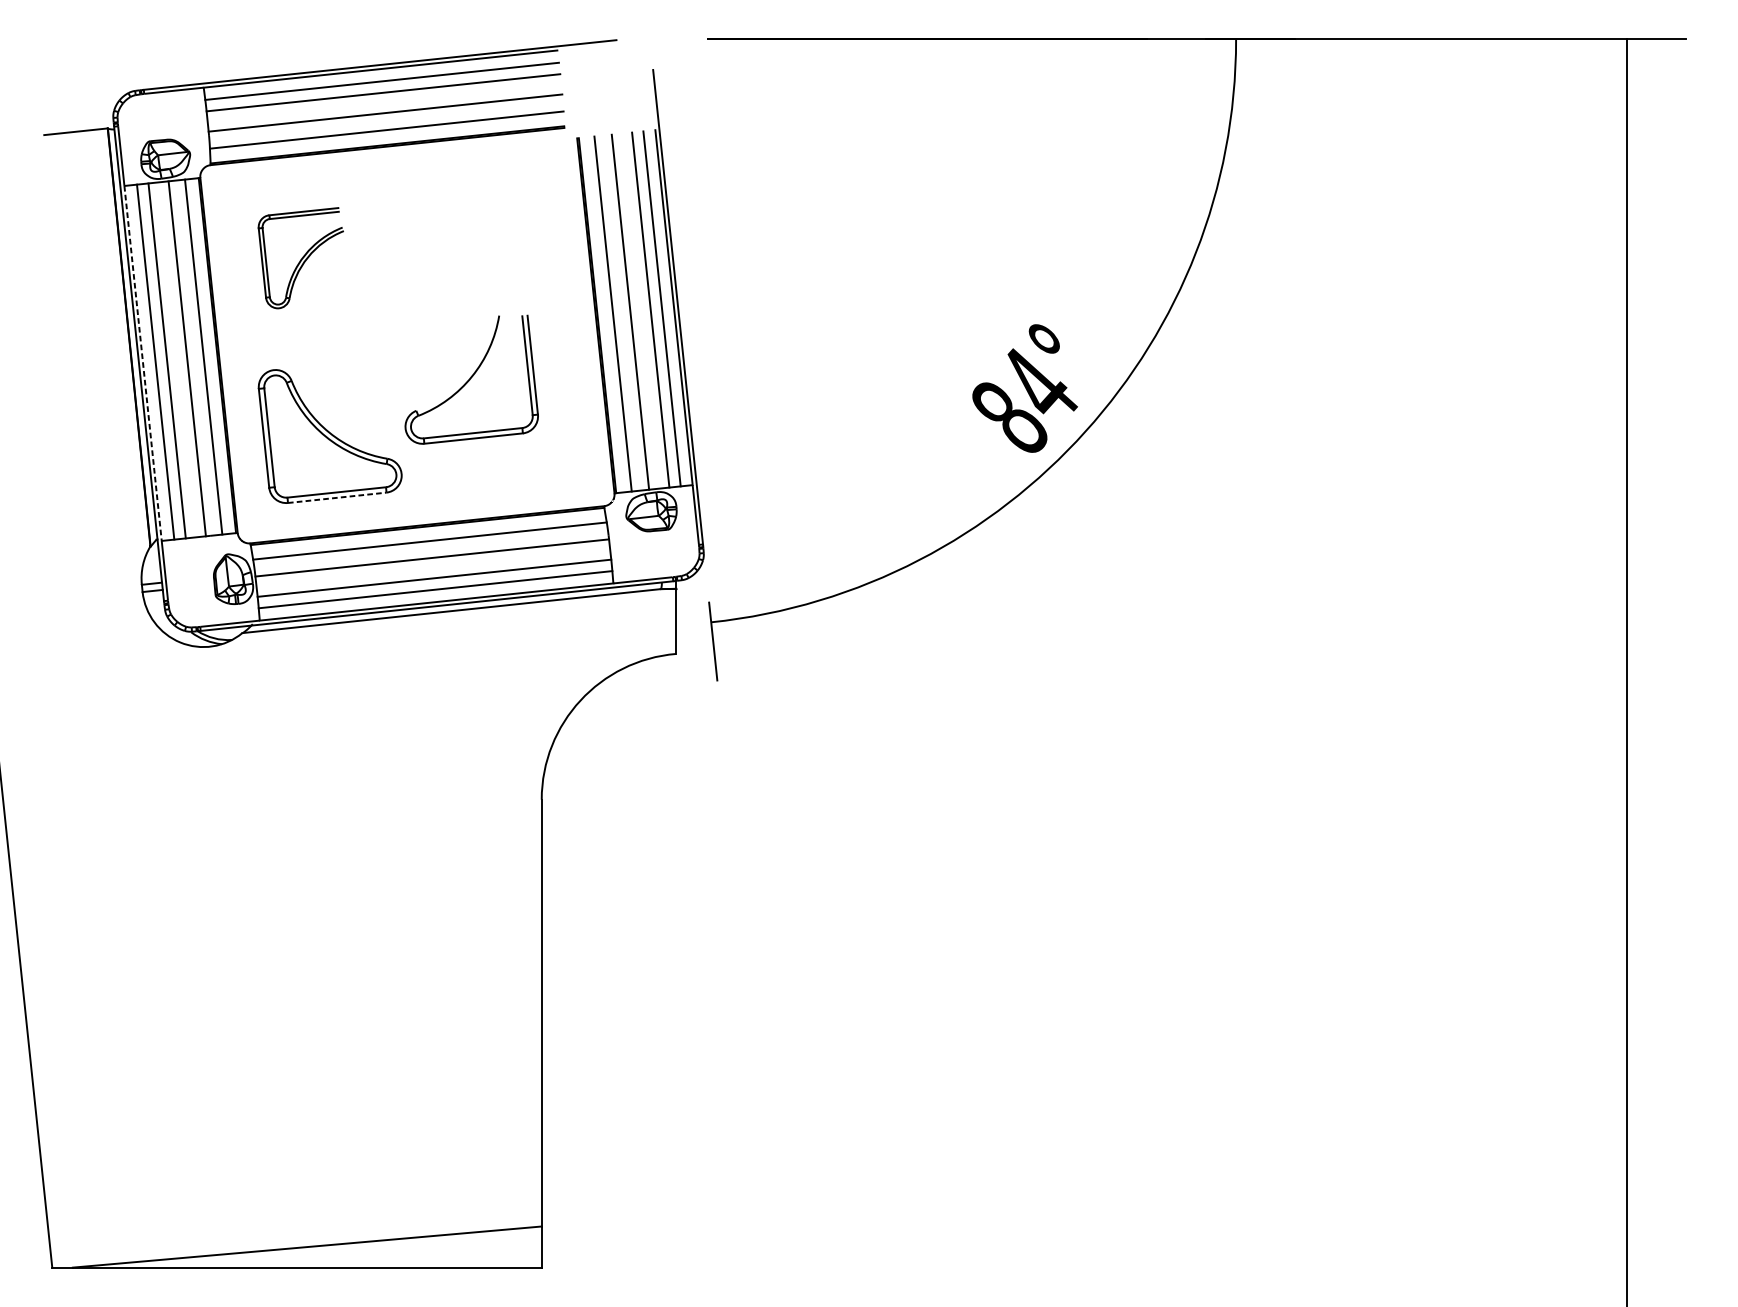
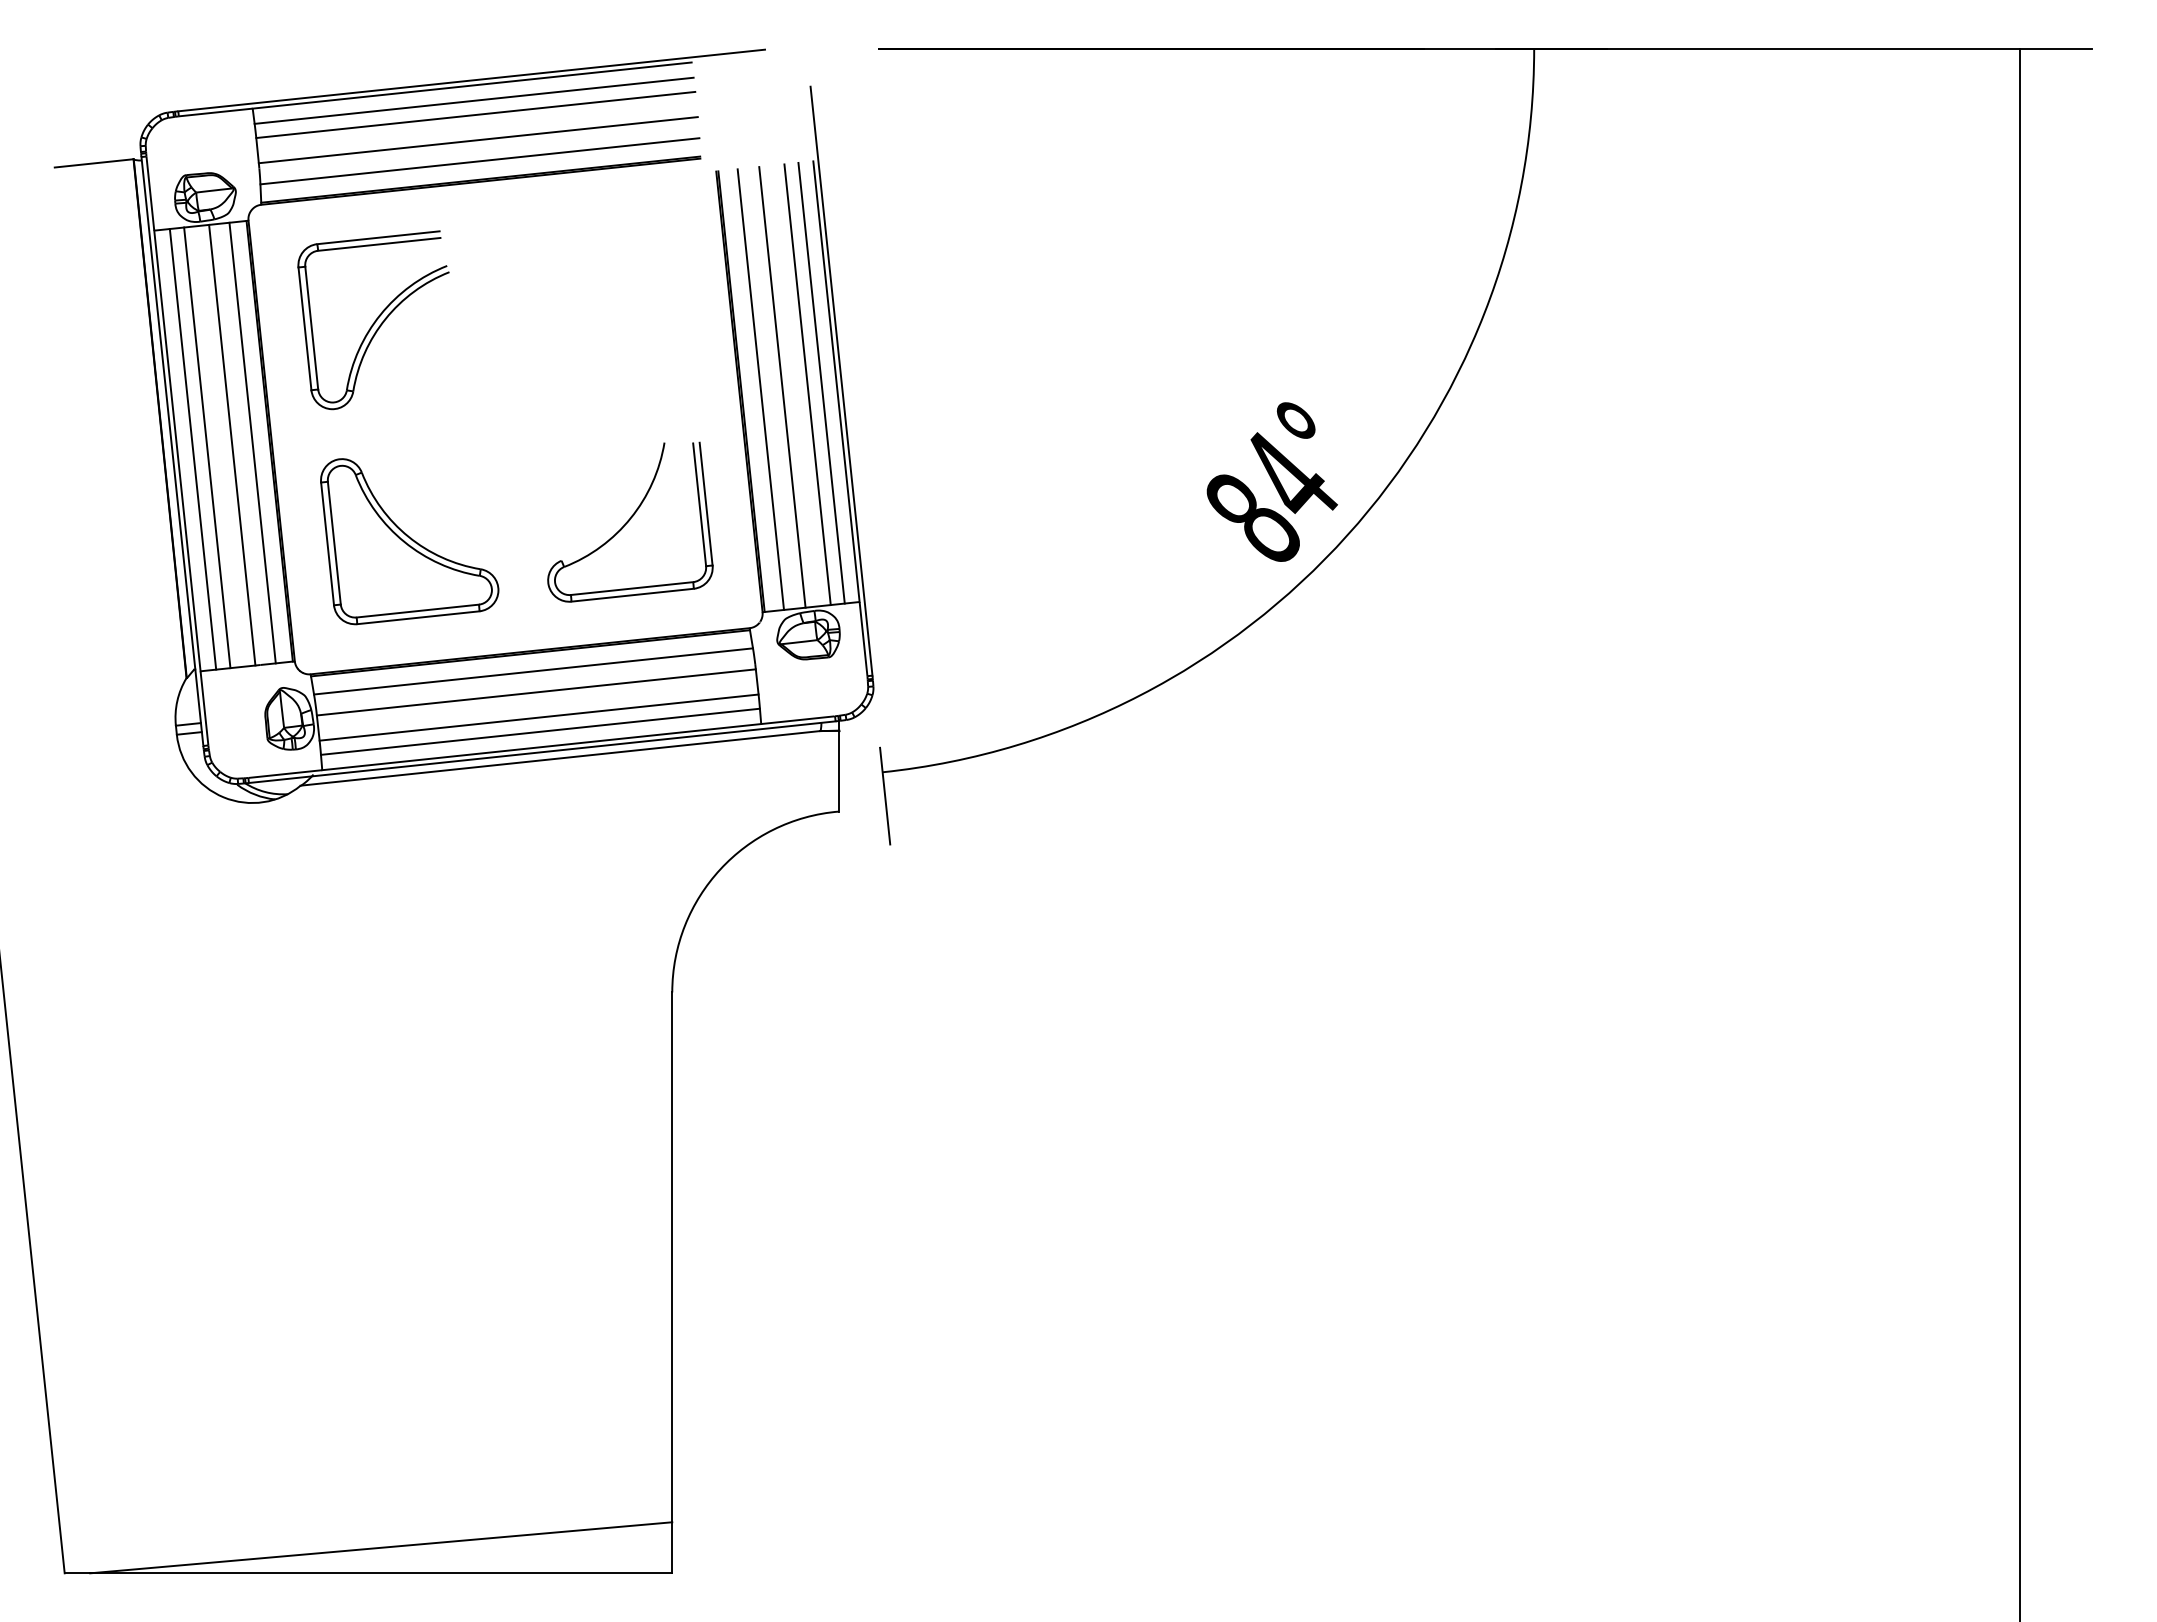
part: (301, 258) -> (373, 320), size x1.43
line: (143, 363) -> (177, 450), dashed -> solid
part: (471, 379) -> (630, 521), moved
line: (337, 497) -> (418, 617), dashed -> solid

